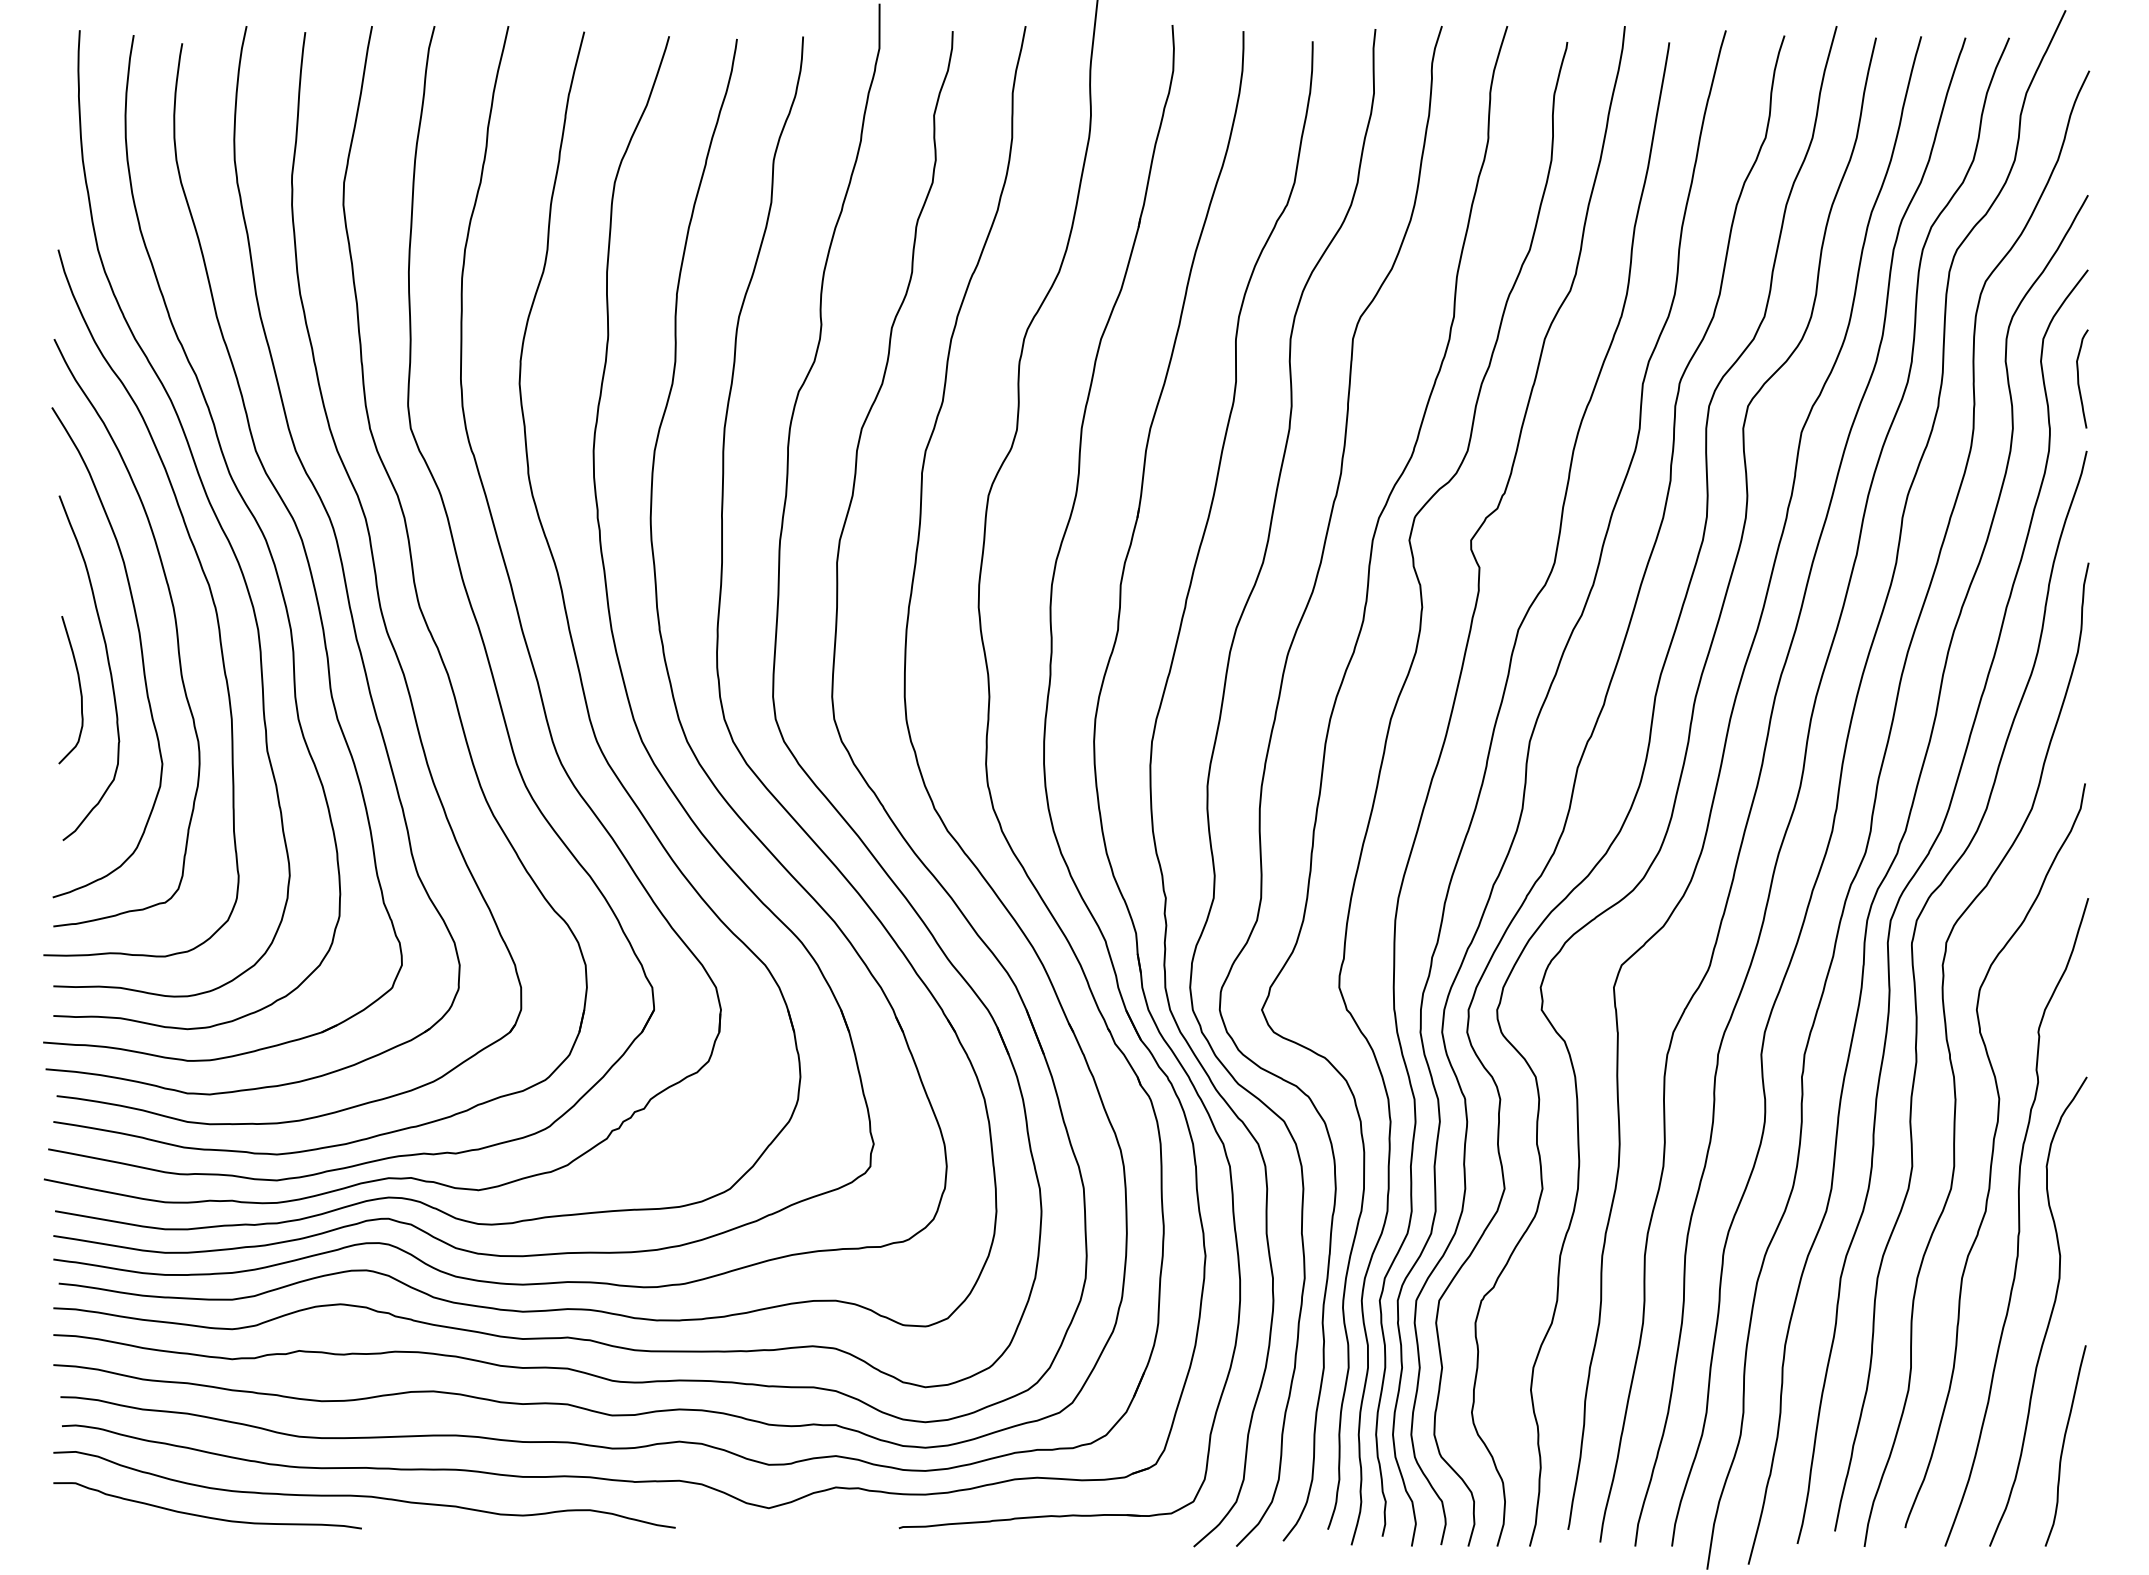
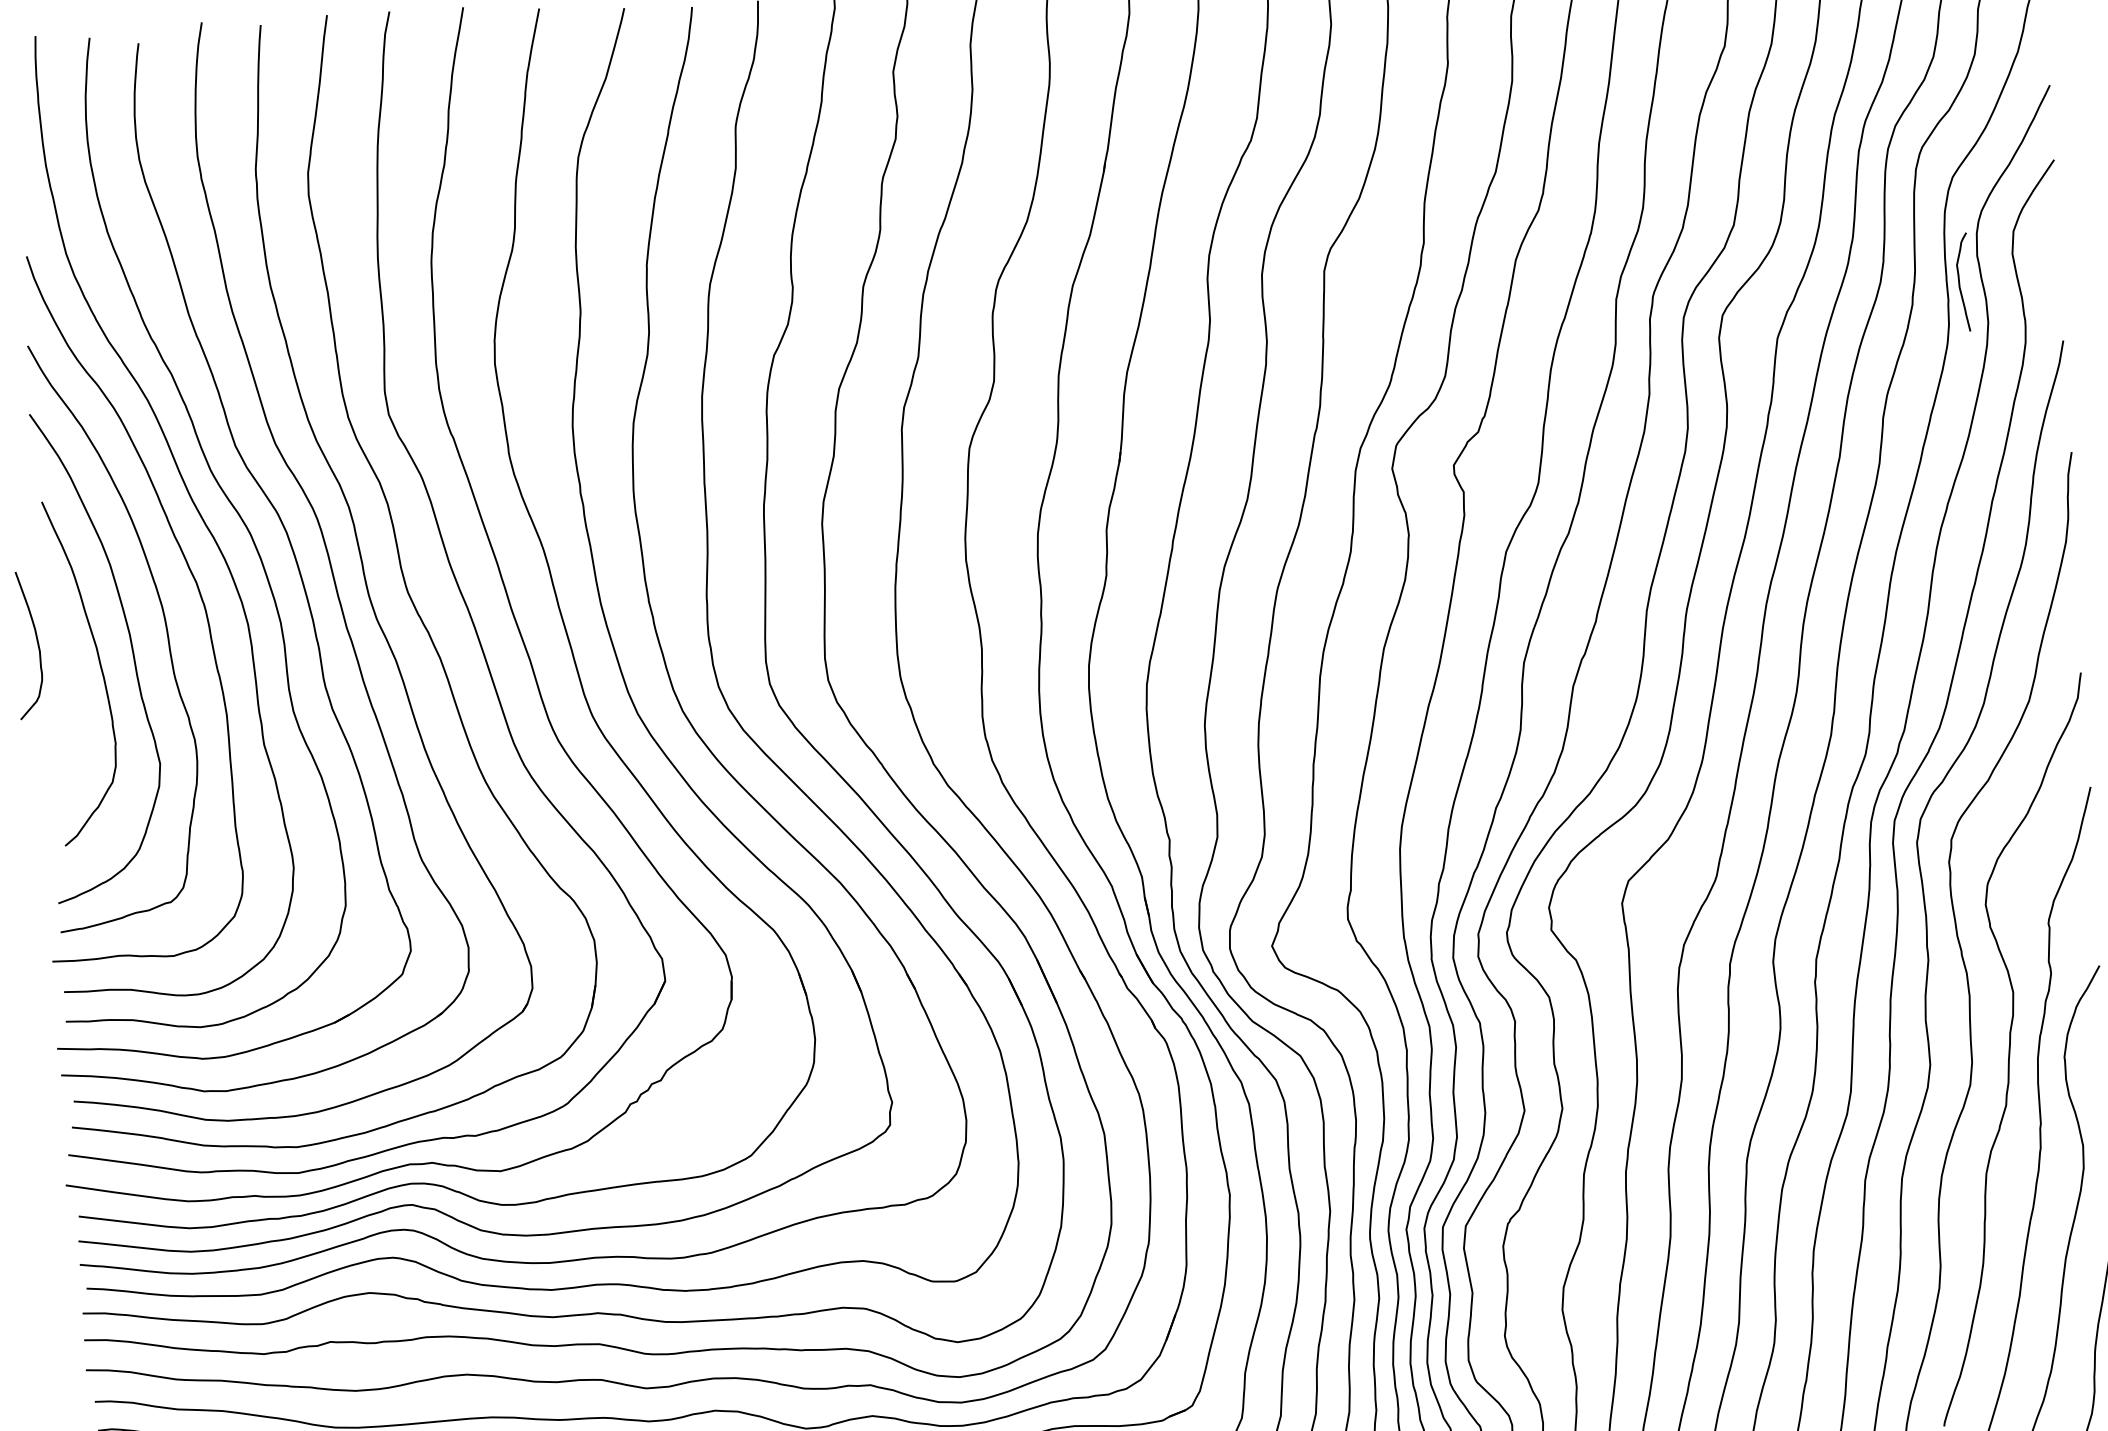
curve: (2079, 379) -> (1960, 282), moved
curve: (79, 690) -> (37, 645), moved

